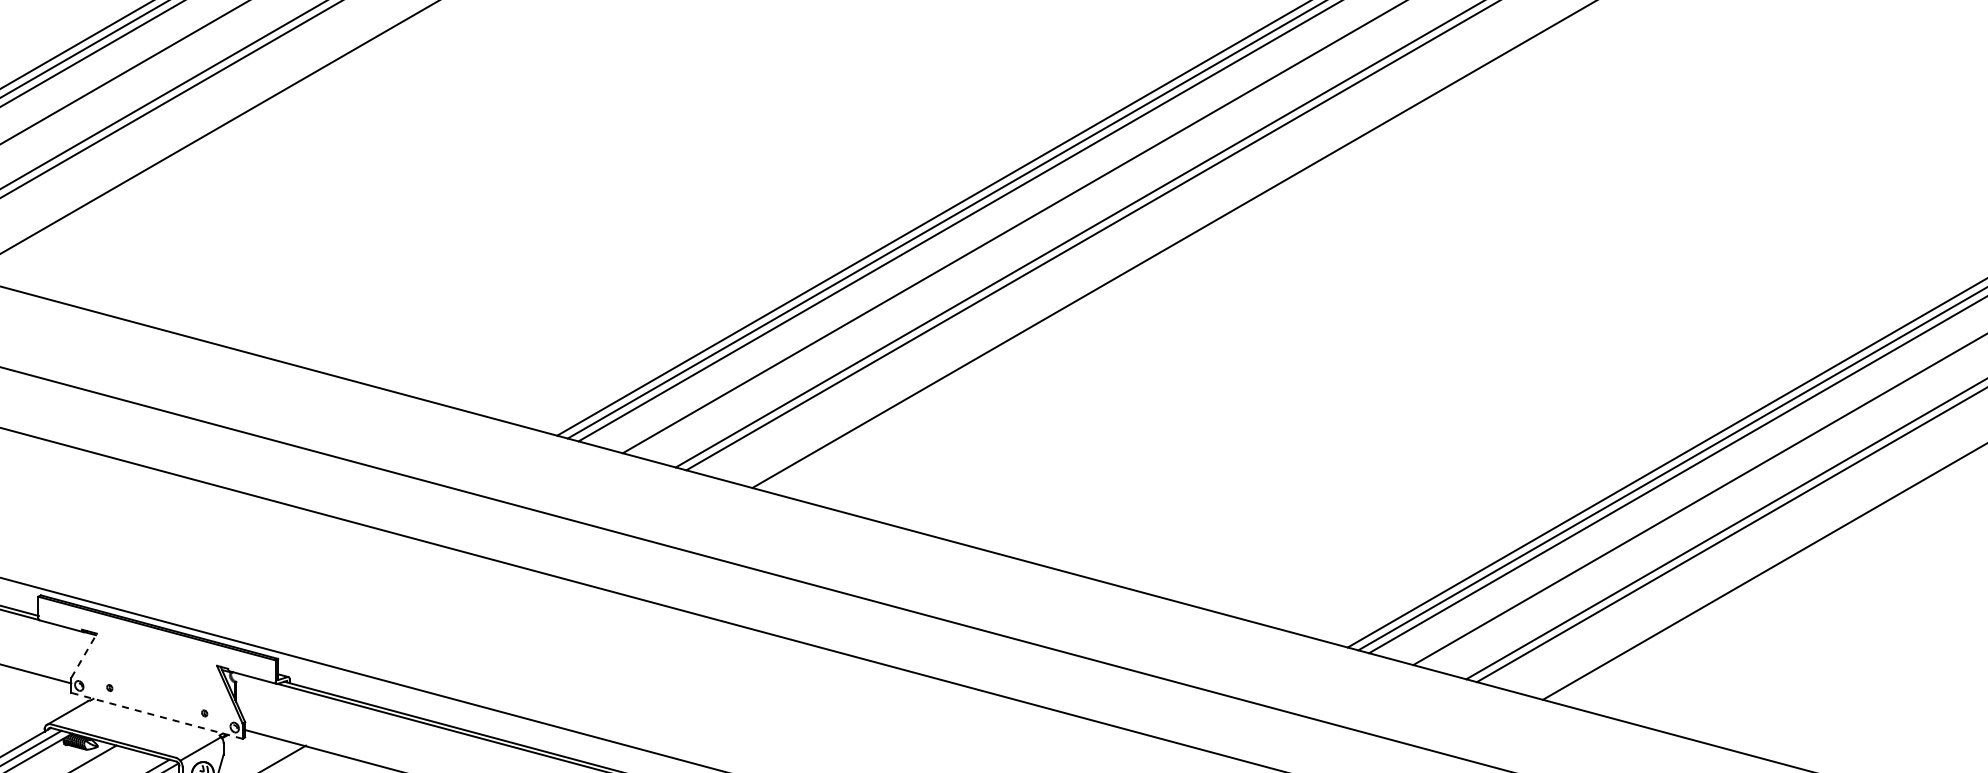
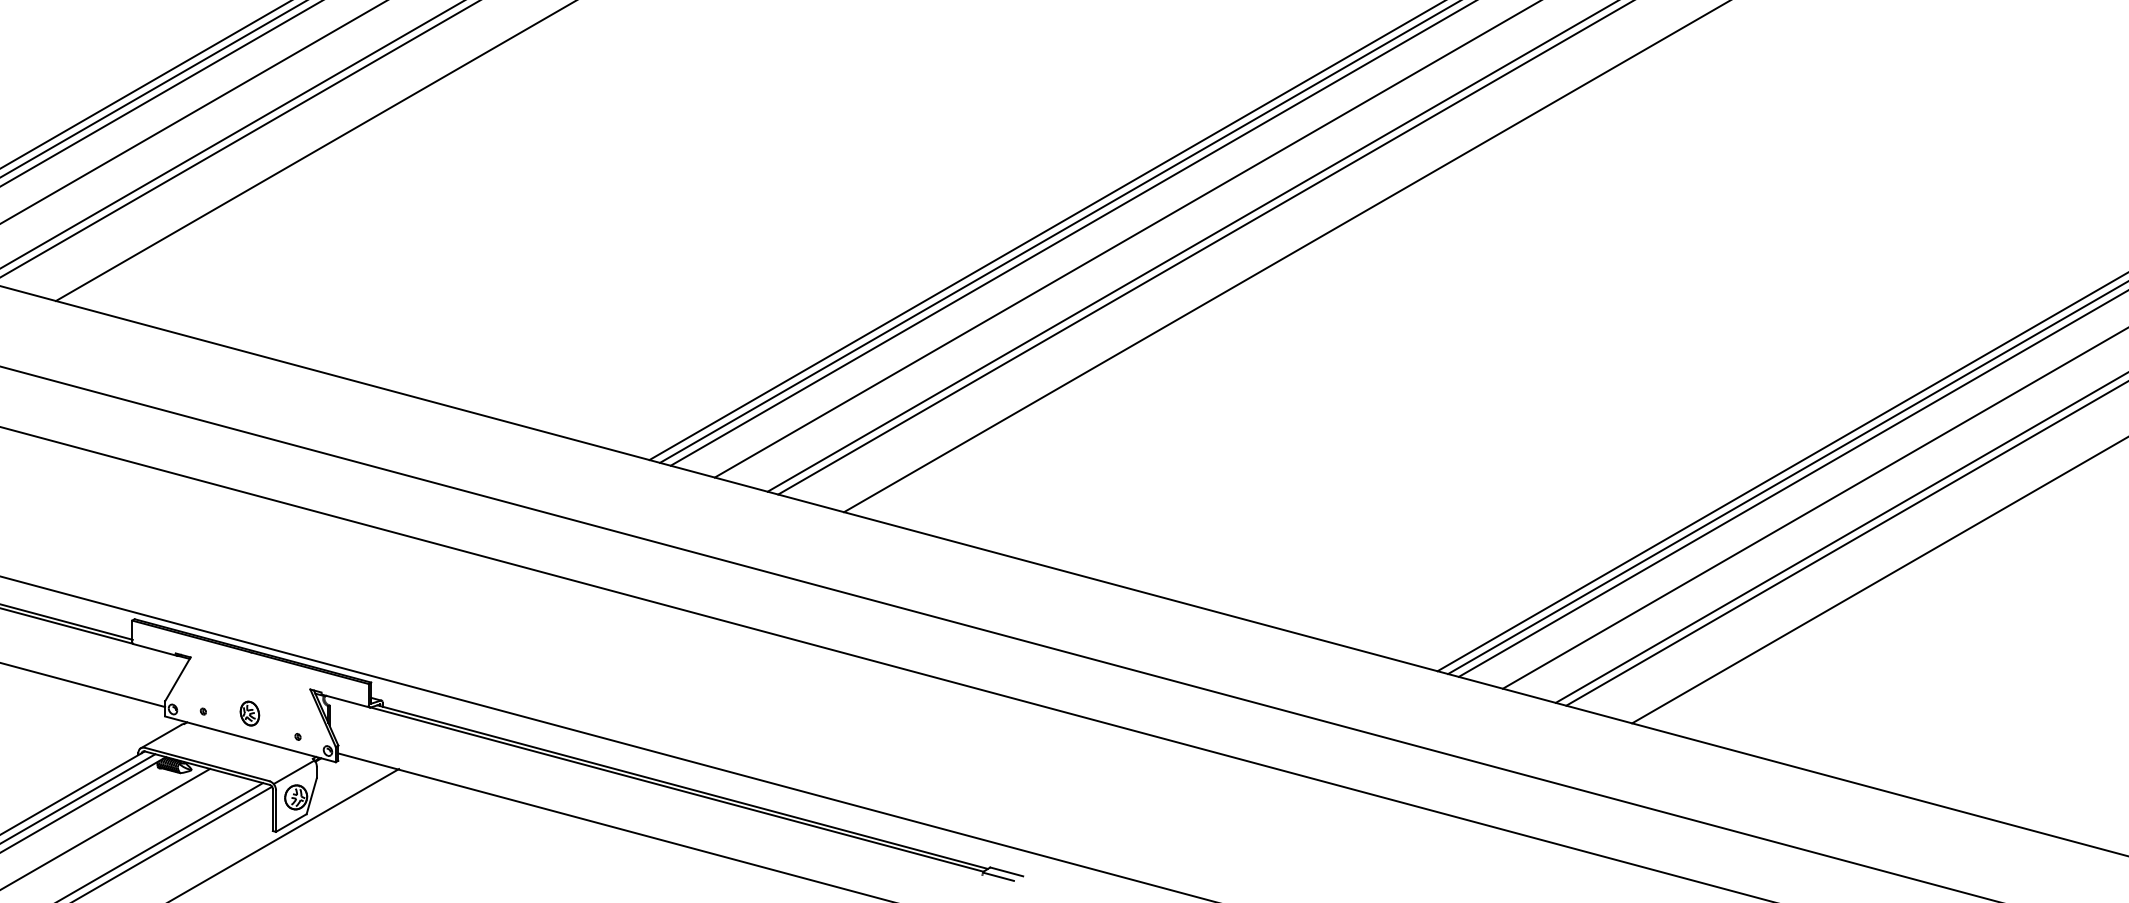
line: (84, 654) -> (178, 678), dashed -> solid
part: (156, 689) -> (249, 713), added
line: (157, 716) -> (250, 739), dashed -> solid

